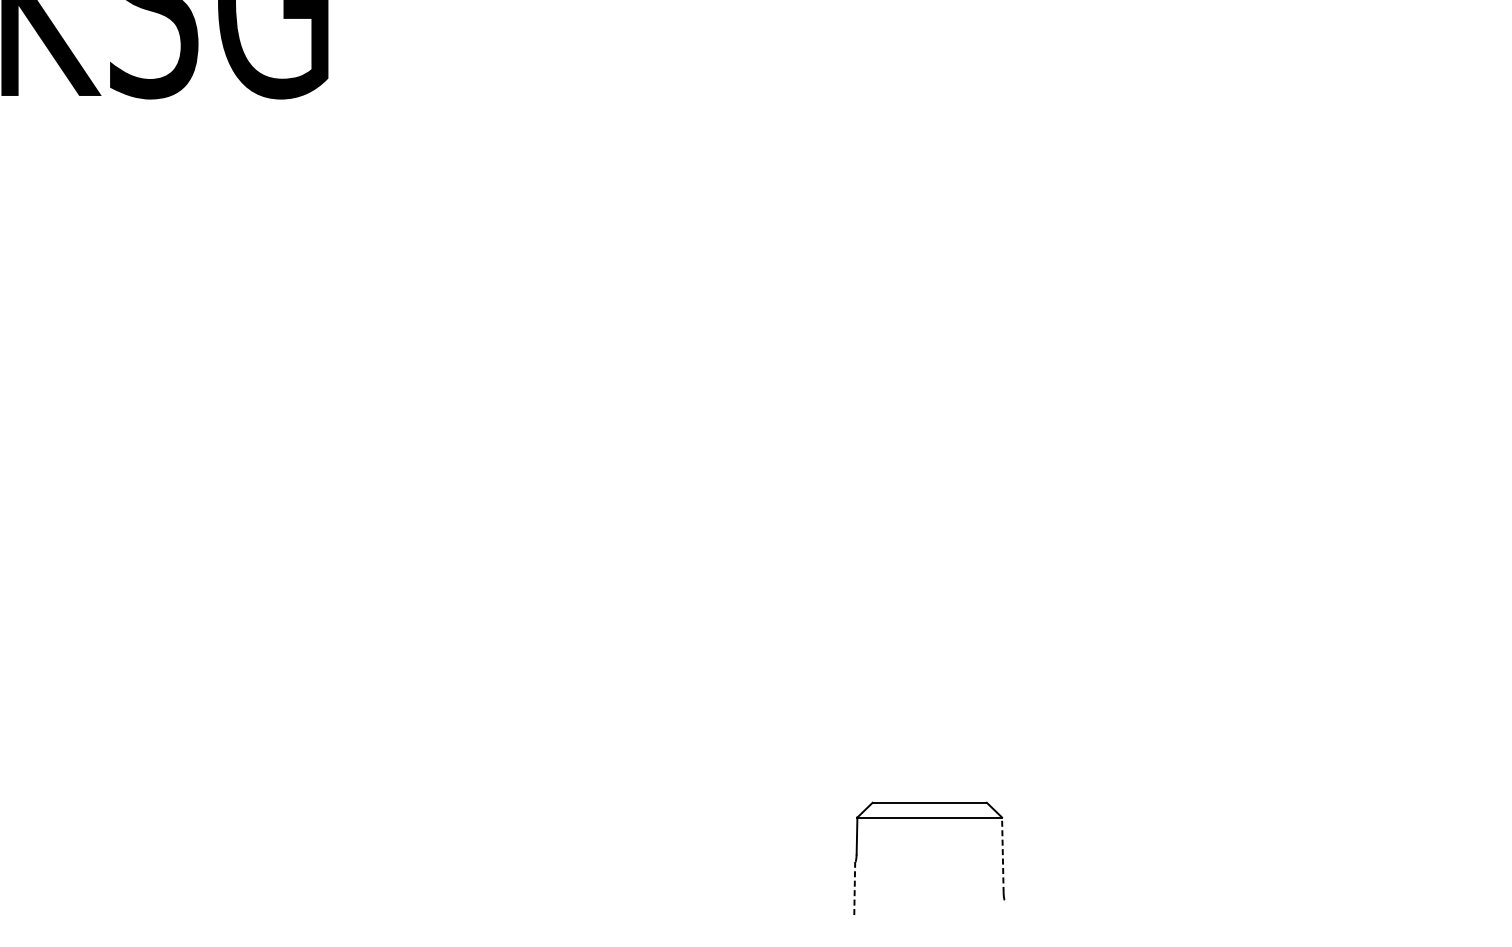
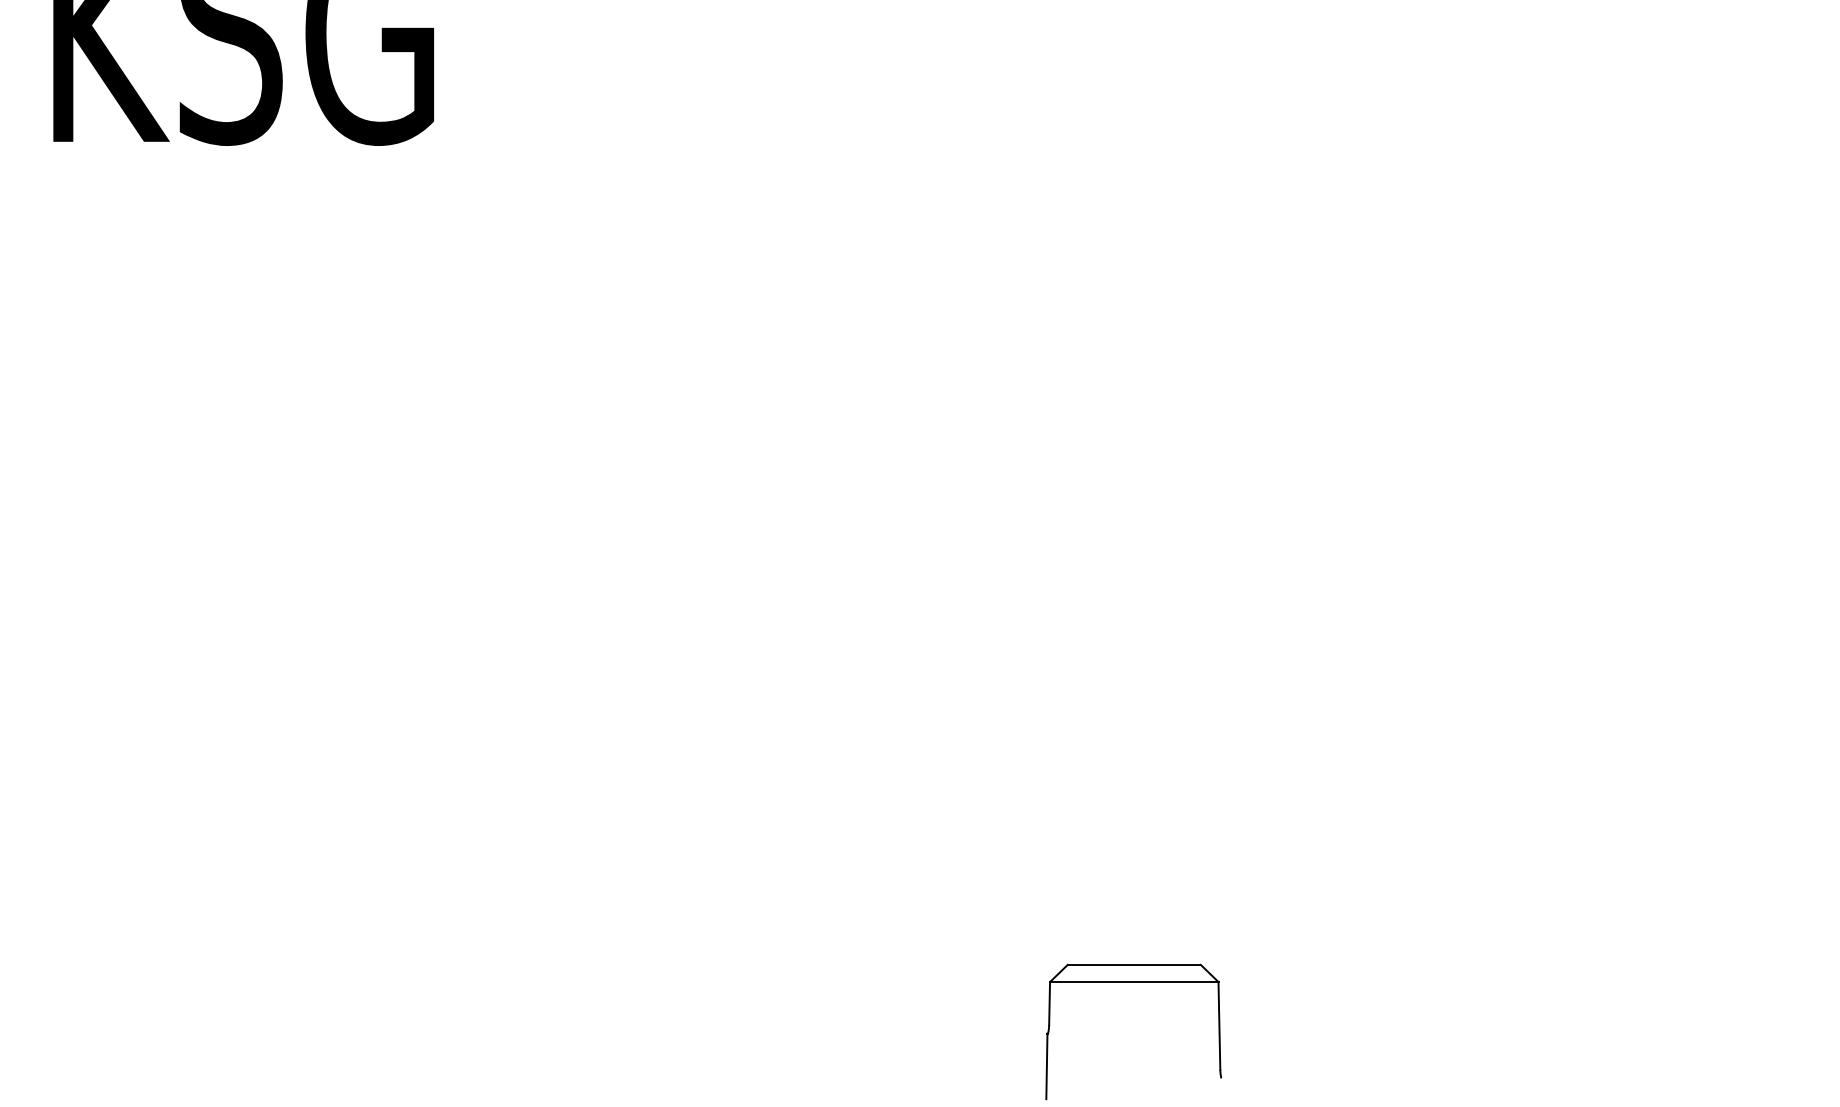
line: (1002, 854) -> (1219, 1025), dashed -> solid
line: (854, 890) -> (1046, 1066), dashed -> solid

